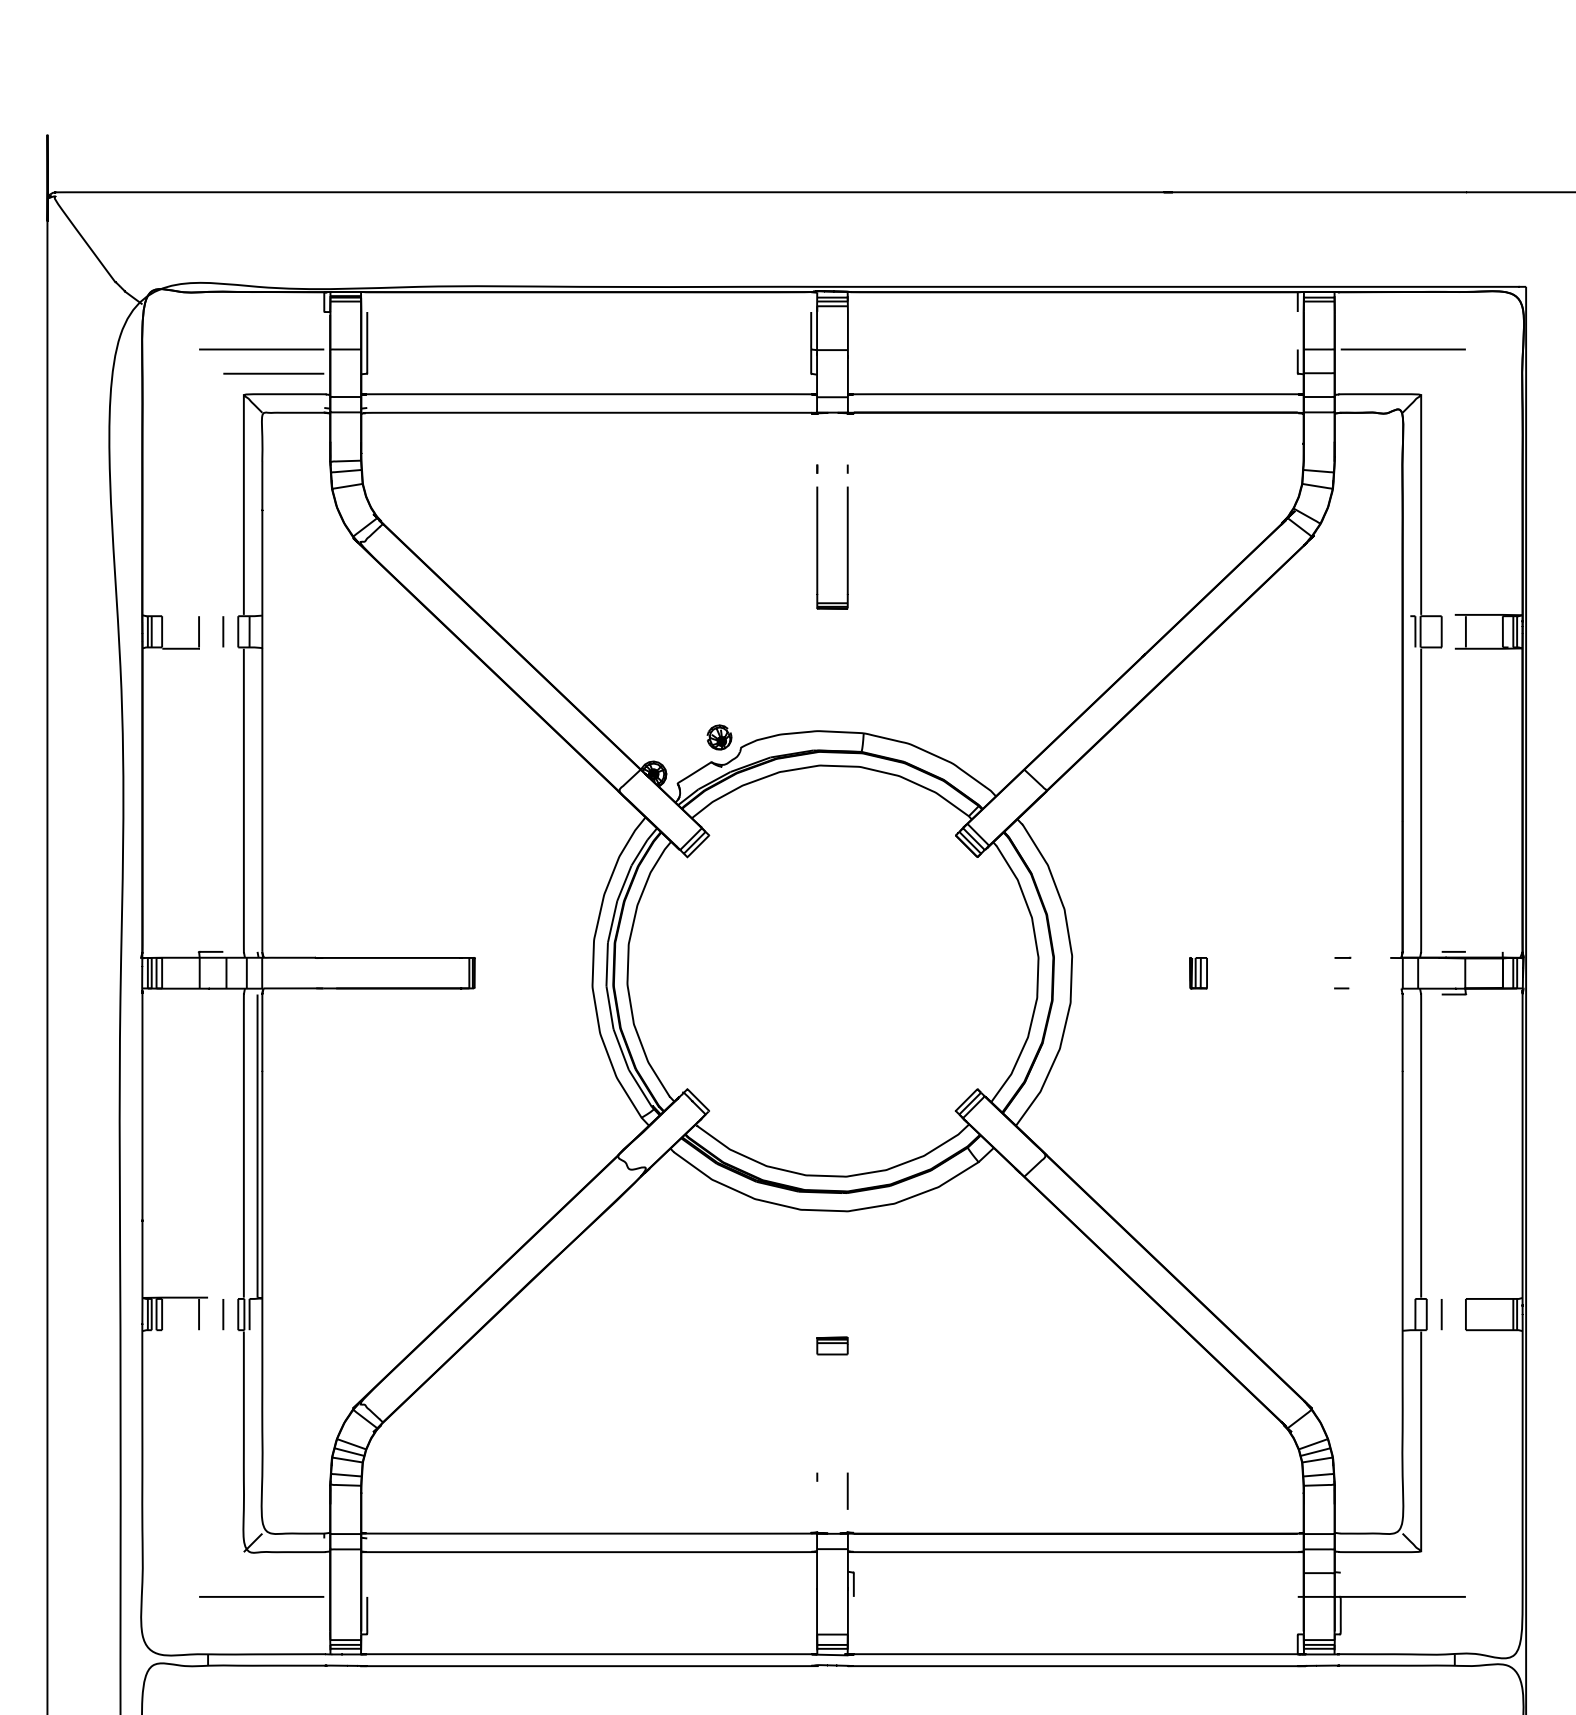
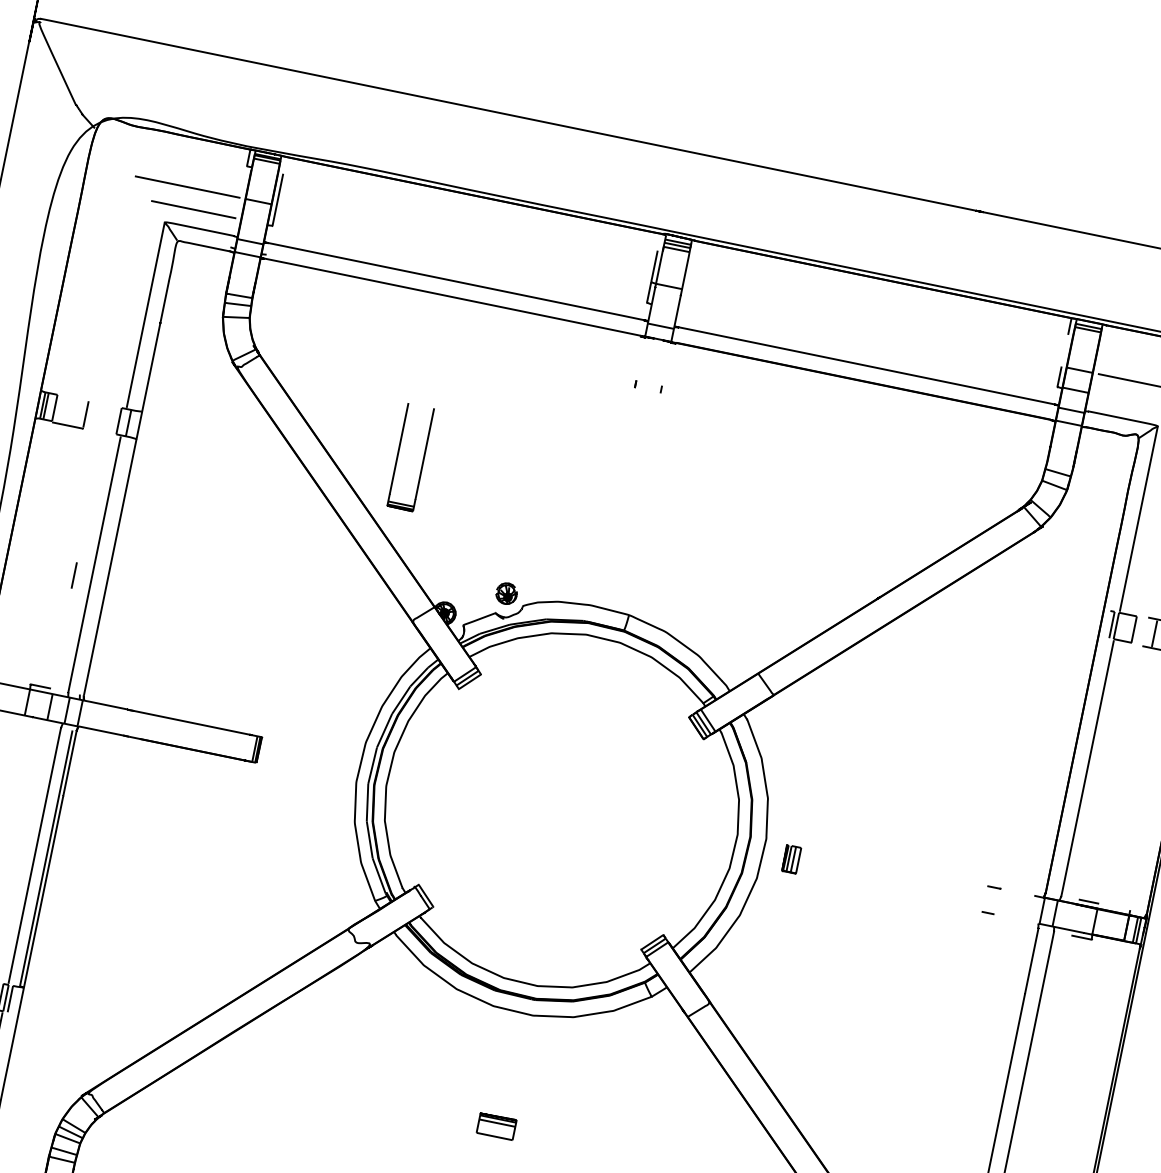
part: (818, 547) -> (398, 454), moved
line: (223, 631) -> (74, 575), moved
part: (1198, 973) -> (791, 859), moved
part: (832, 1345) -> (496, 1126), size x1.4

